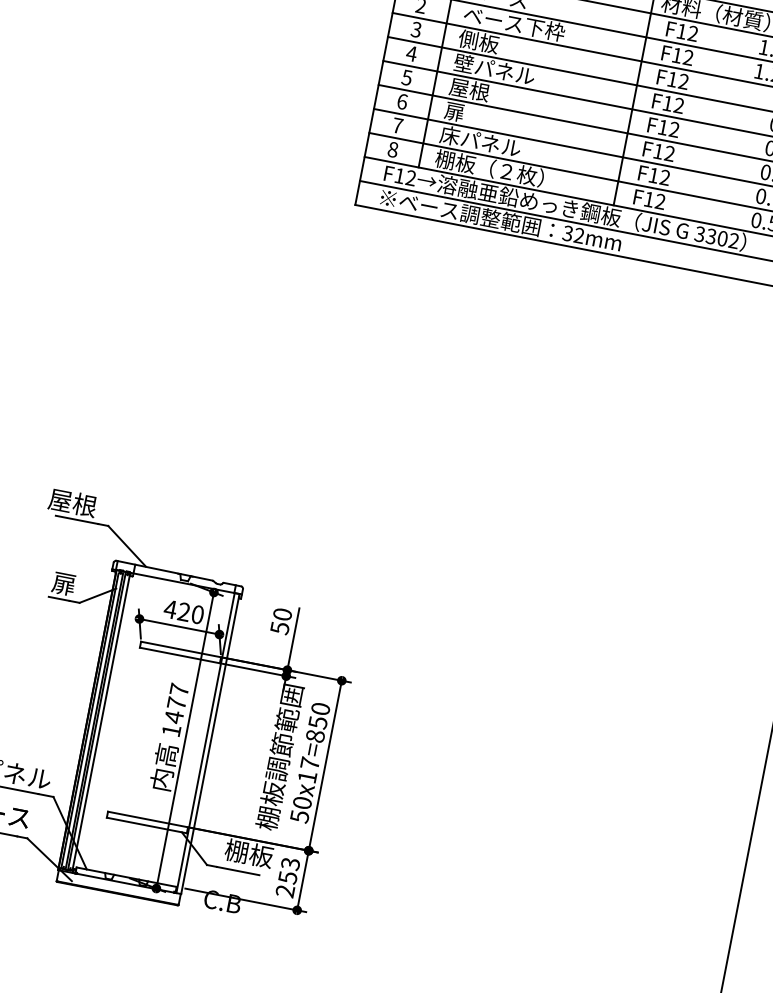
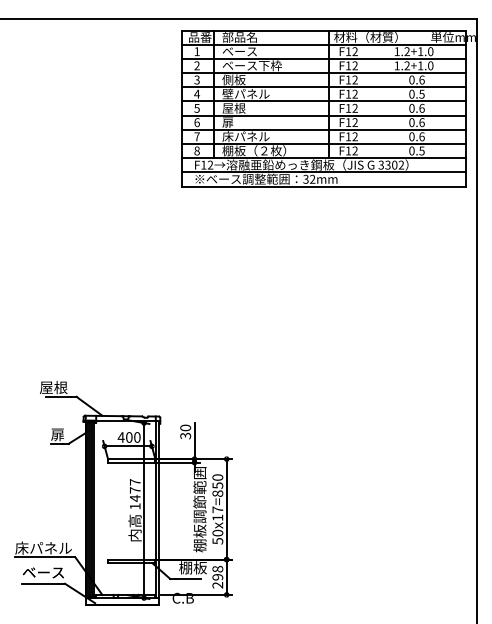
text: (184, 612) -> (129, 437), 420 -> 400
text: (279, 627) -> (185, 435), 50 -> 30
text: (288, 869) -> (217, 572), 253 -> 298

